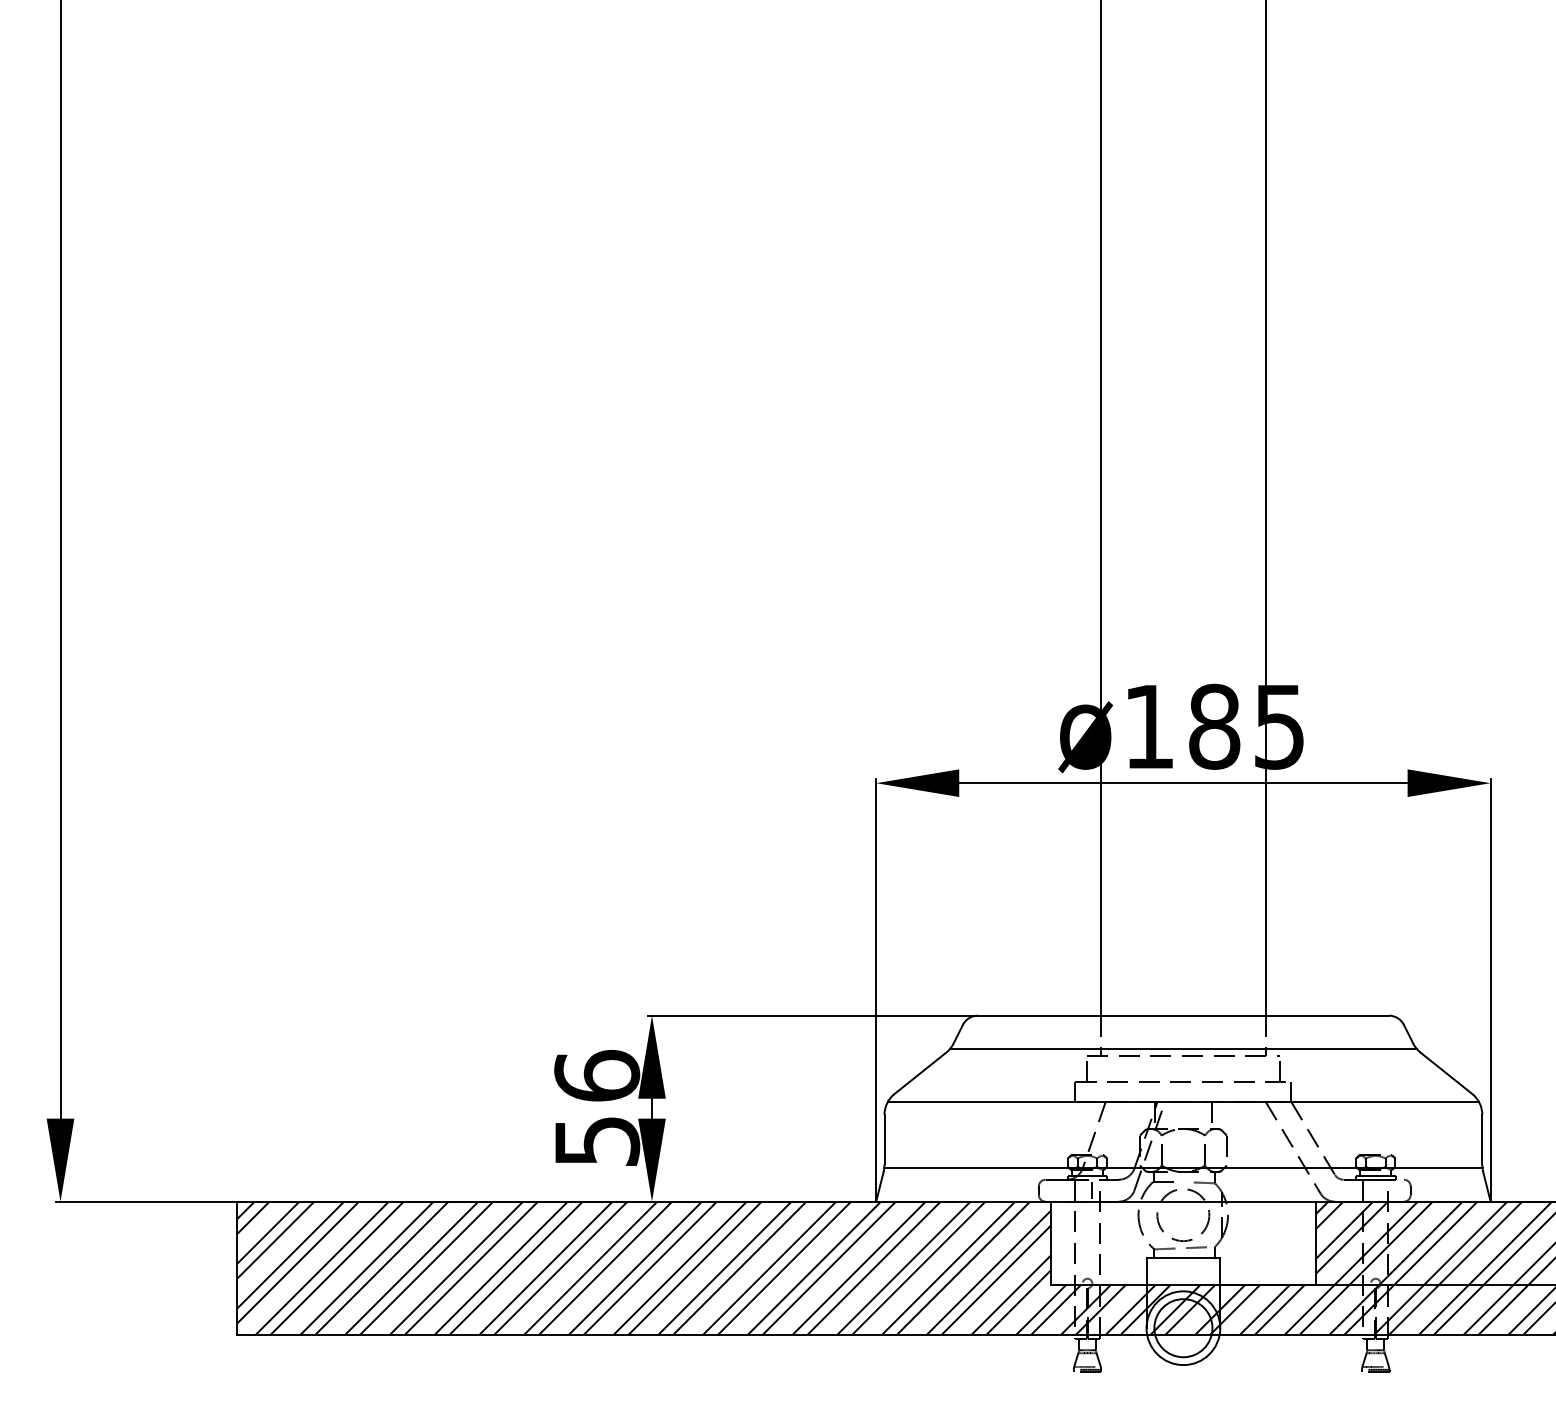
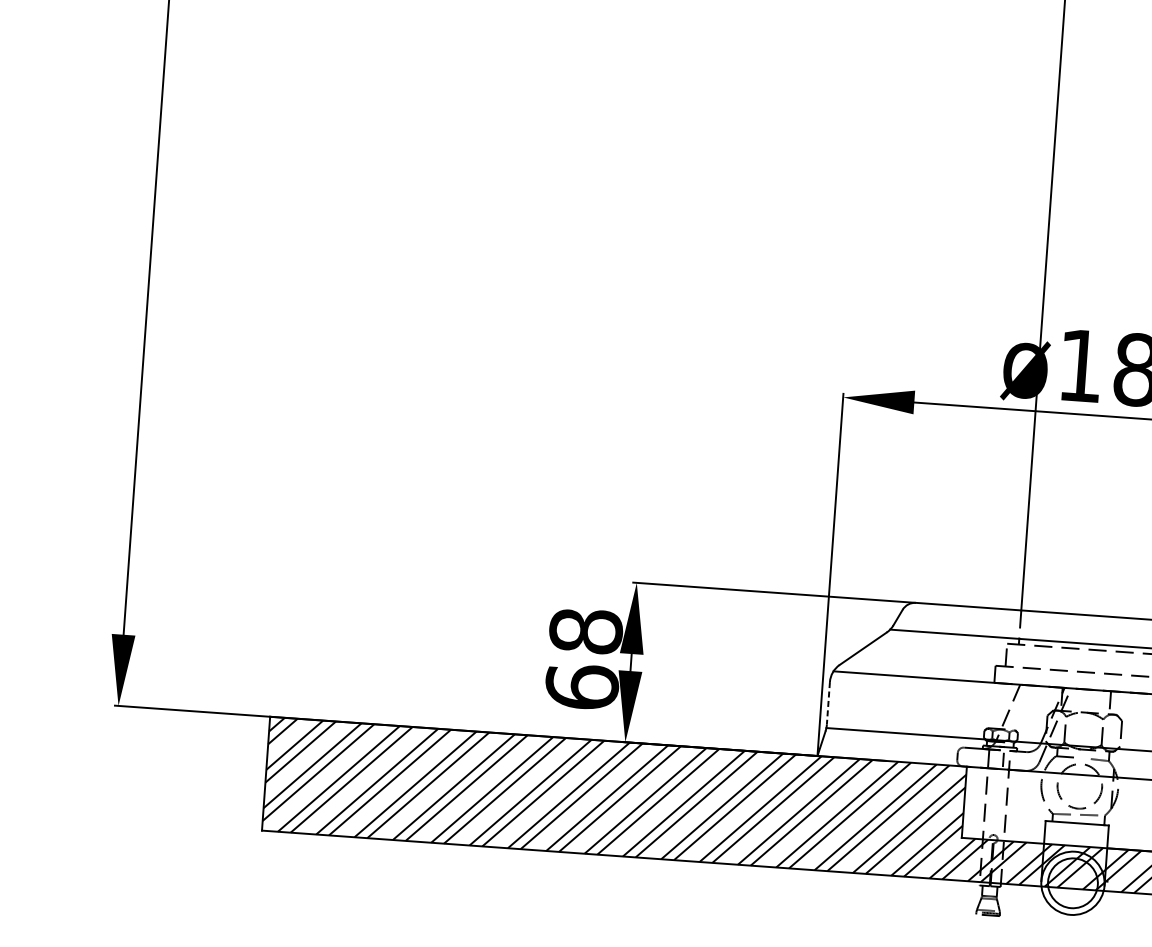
text: (597, 1108) -> (584, 659), 56 -> 68
line: (884, 1139) -> (828, 703), solid -> dashed

